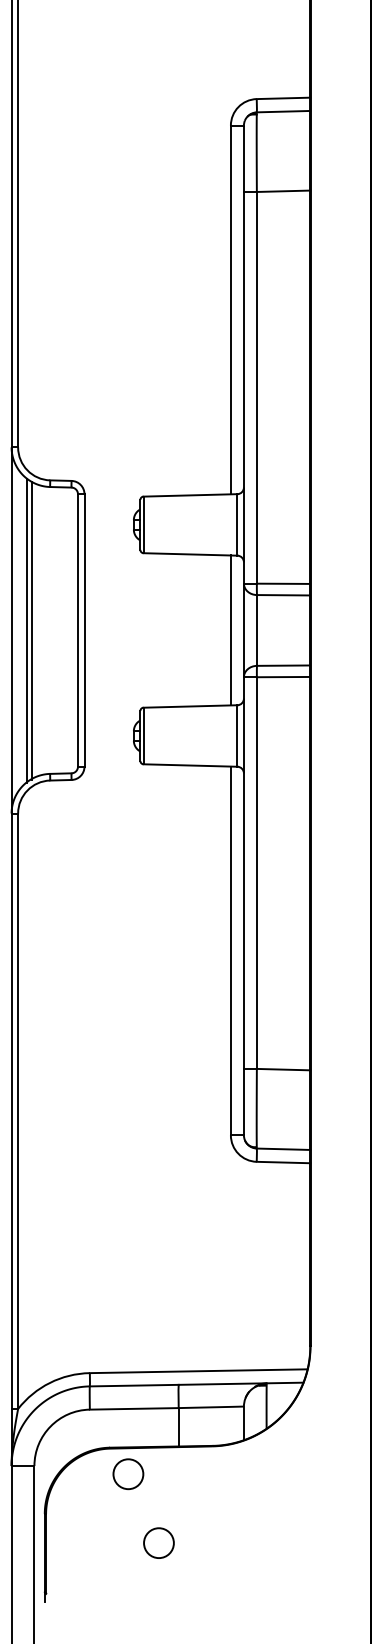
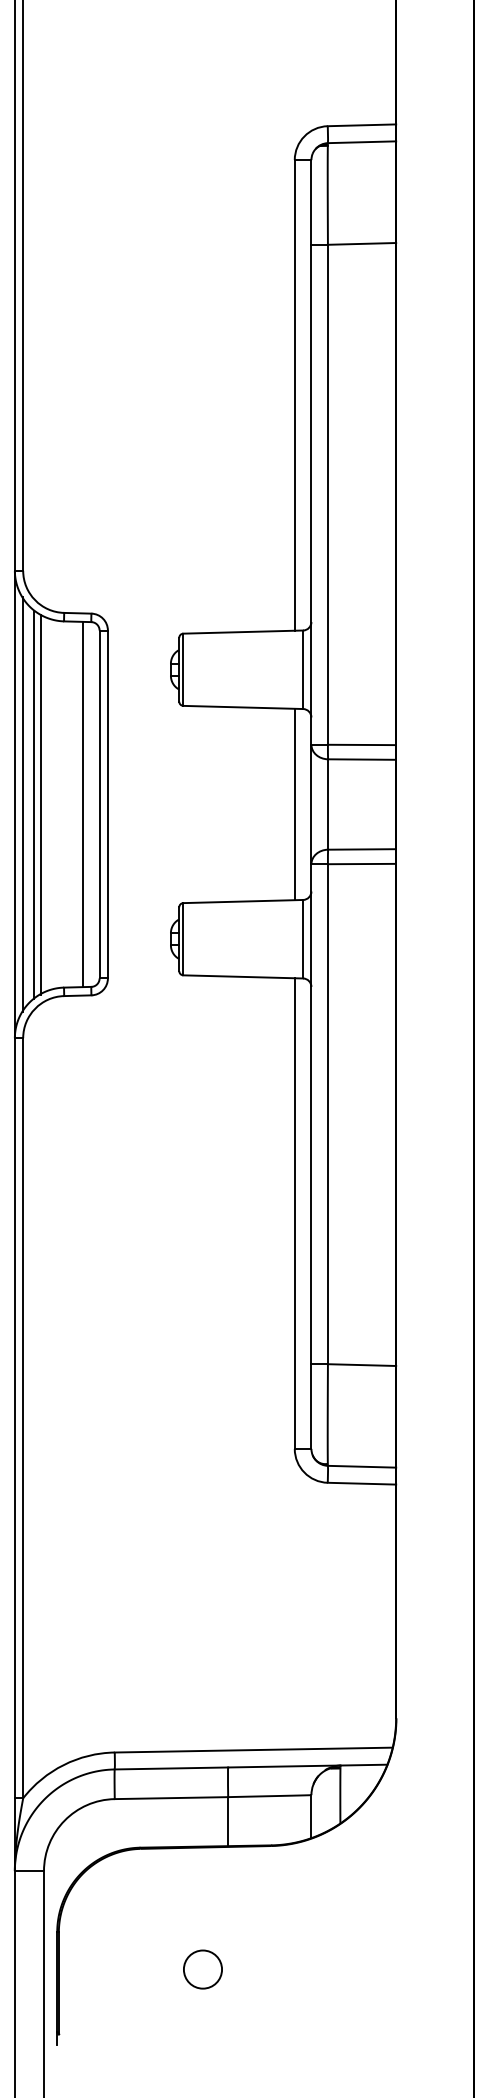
line: (18, 630) -> (23, 804), added
line: (65, 630) -> (83, 804), added
circle: (128, 1474) -> (163, 1881), removed

